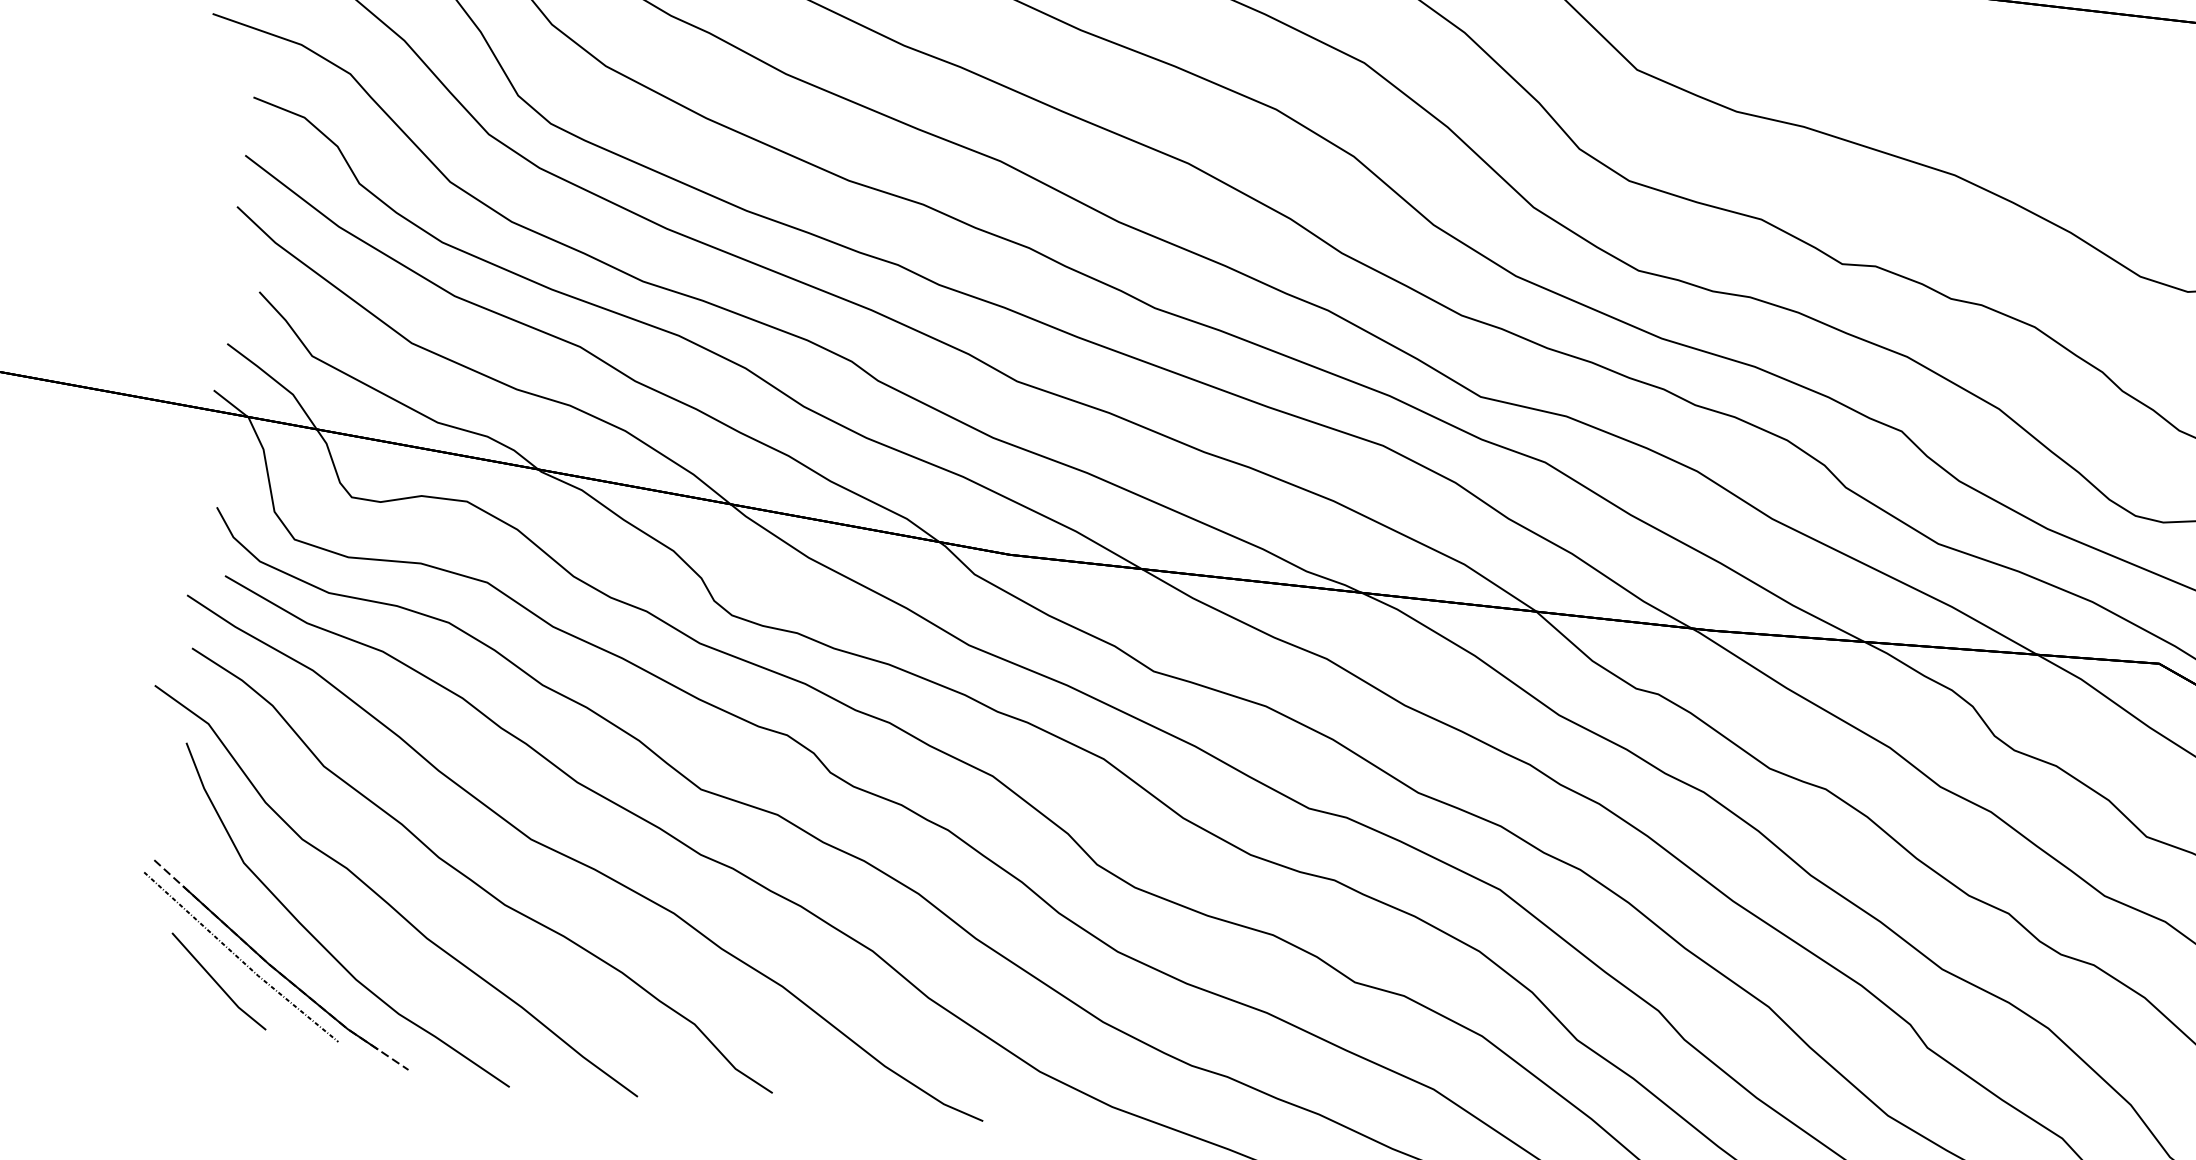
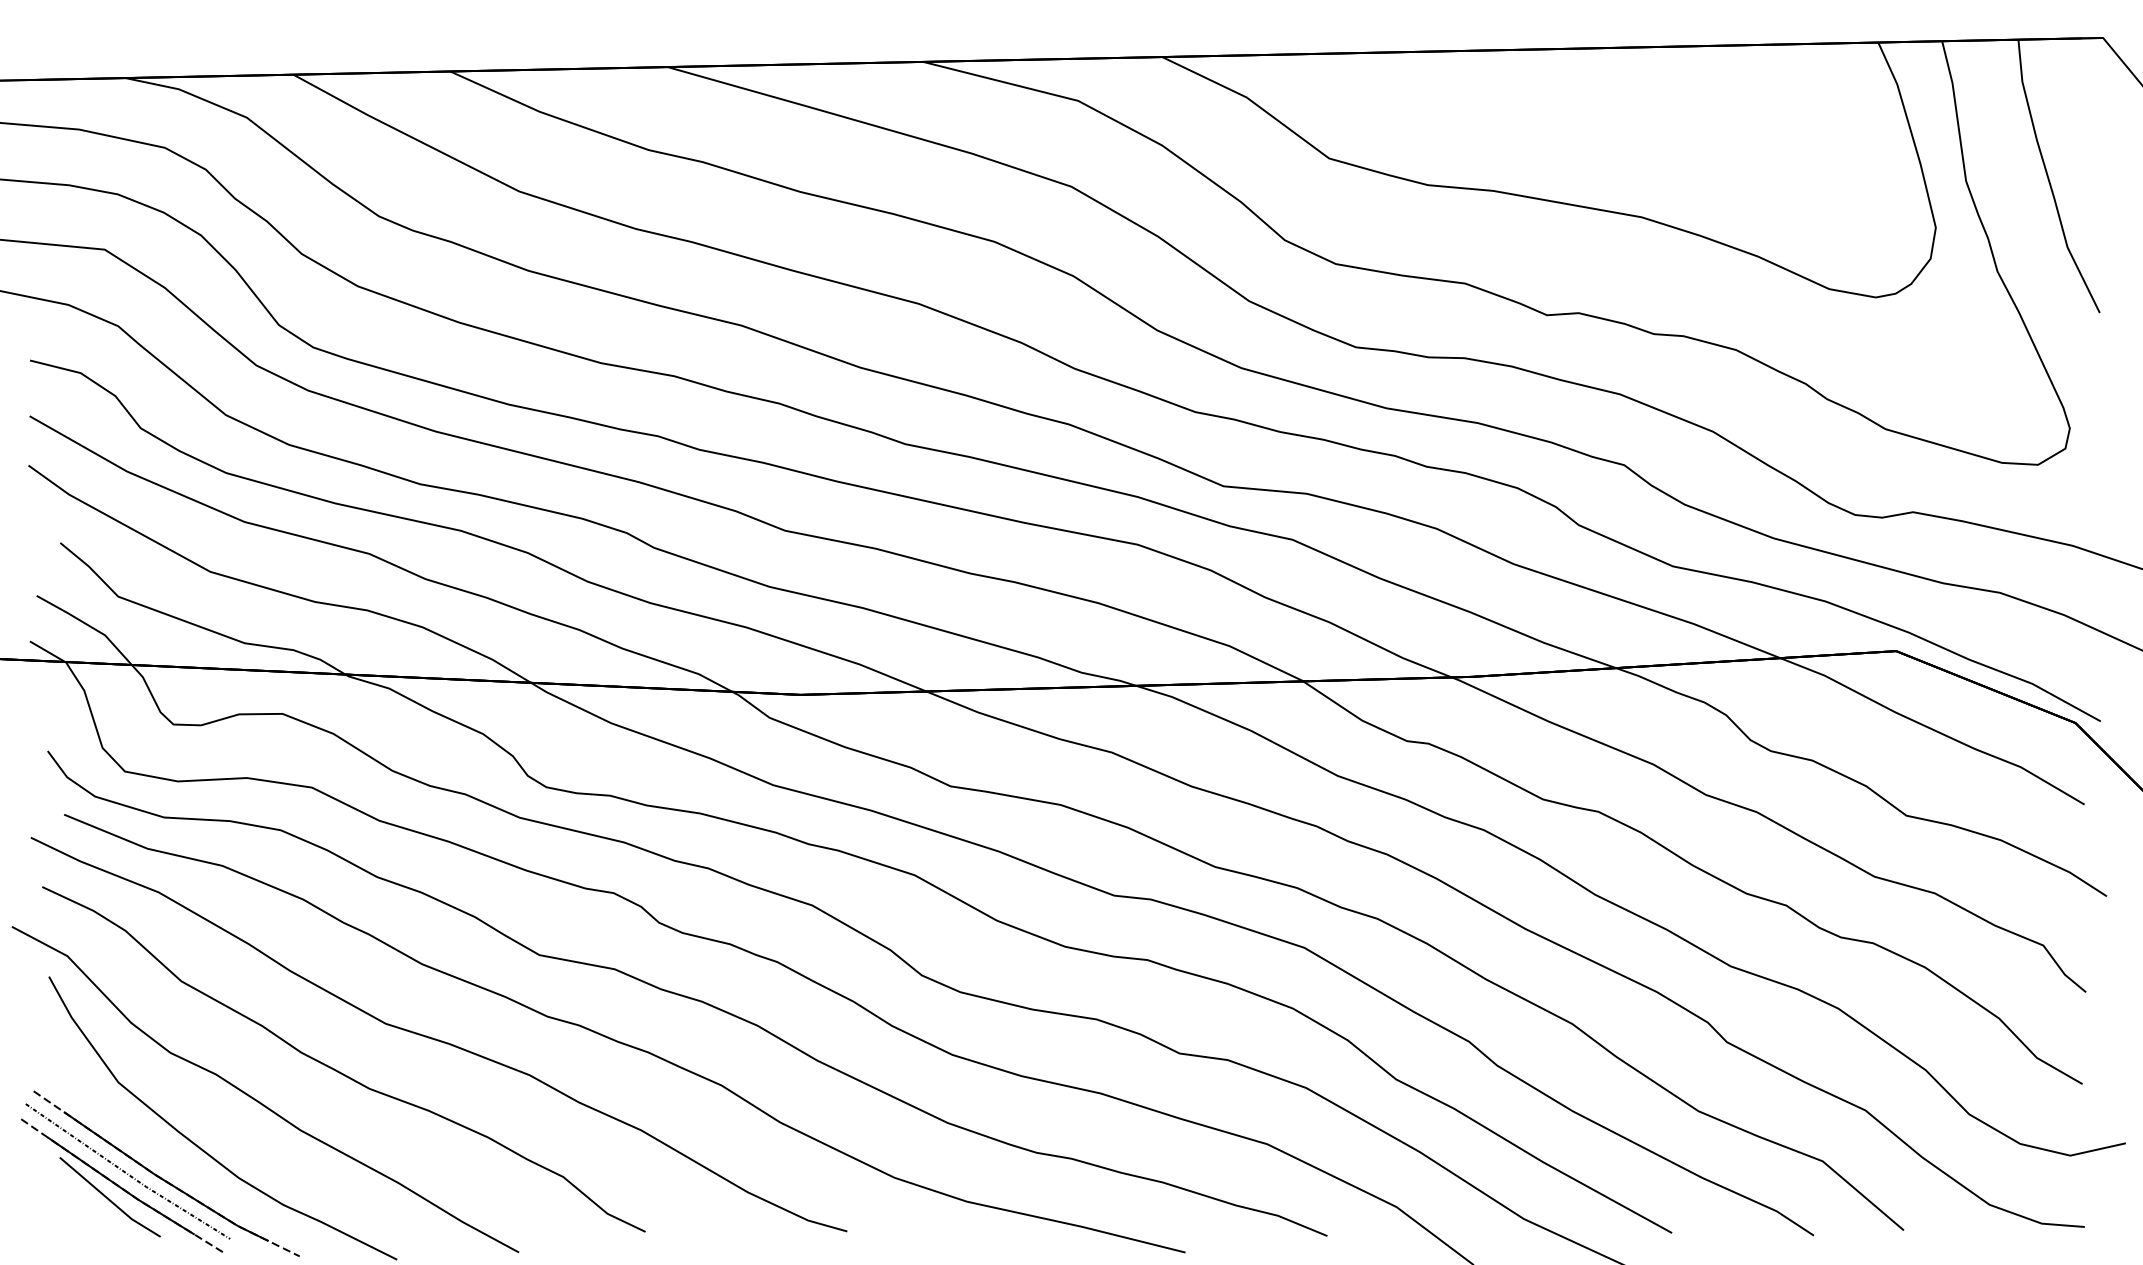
part: (233, 970) -> (122, 1185), added

